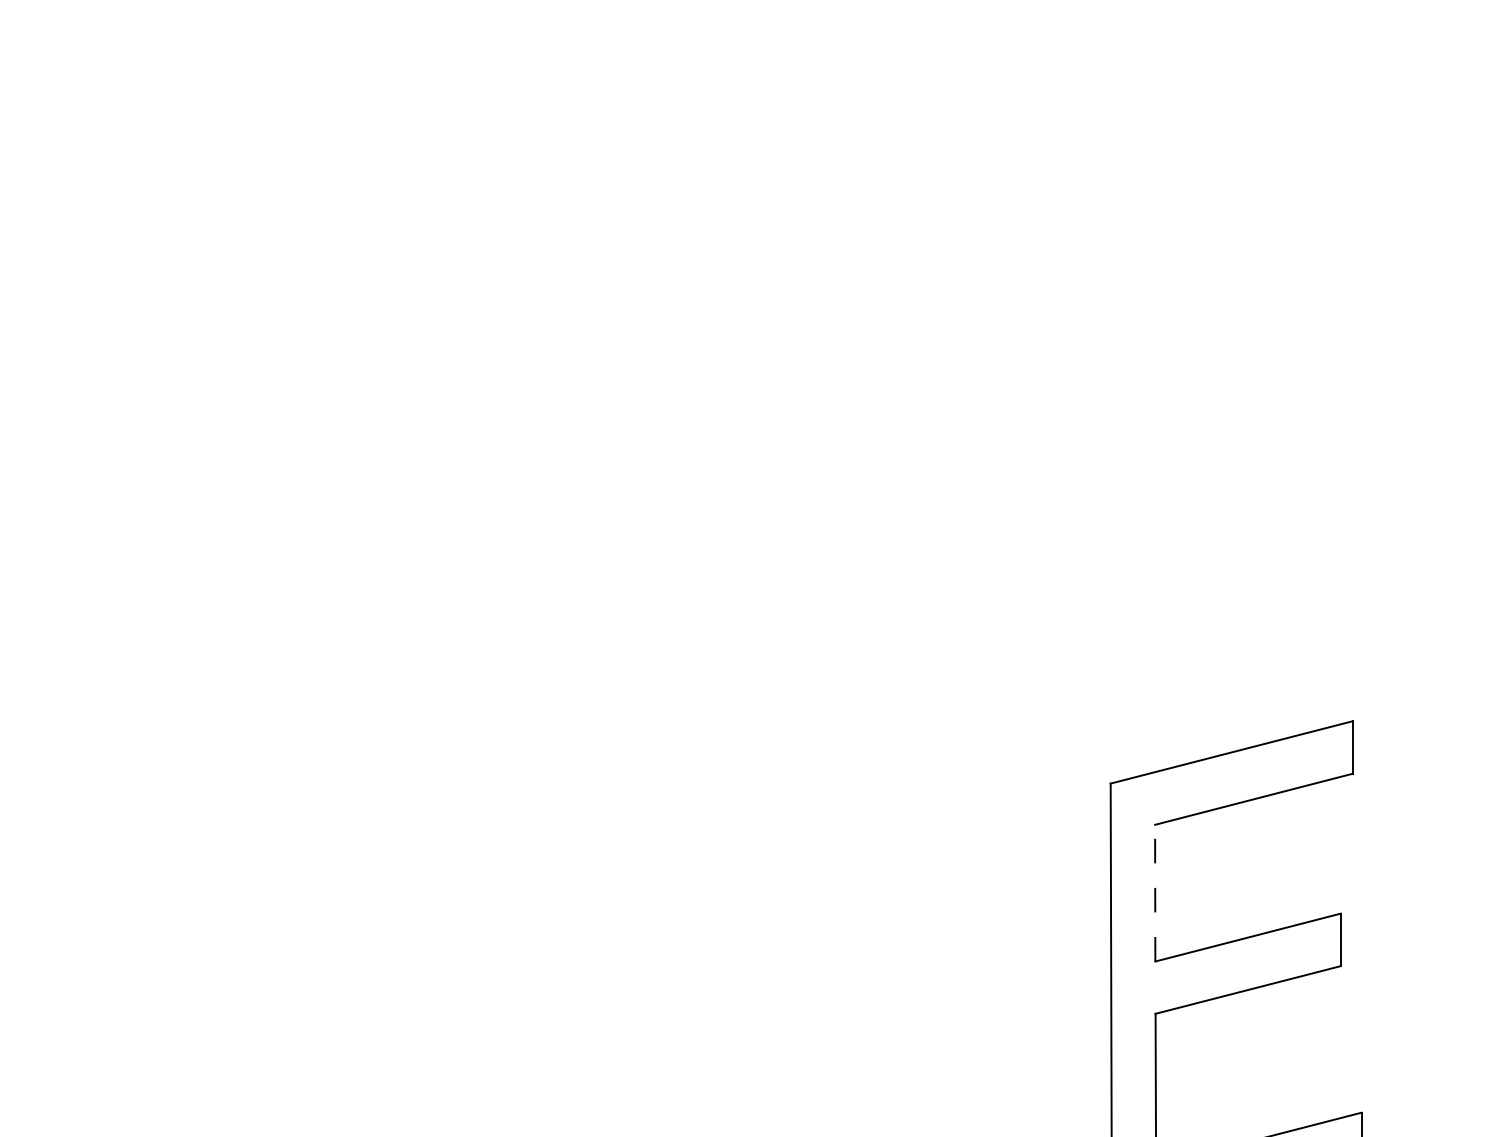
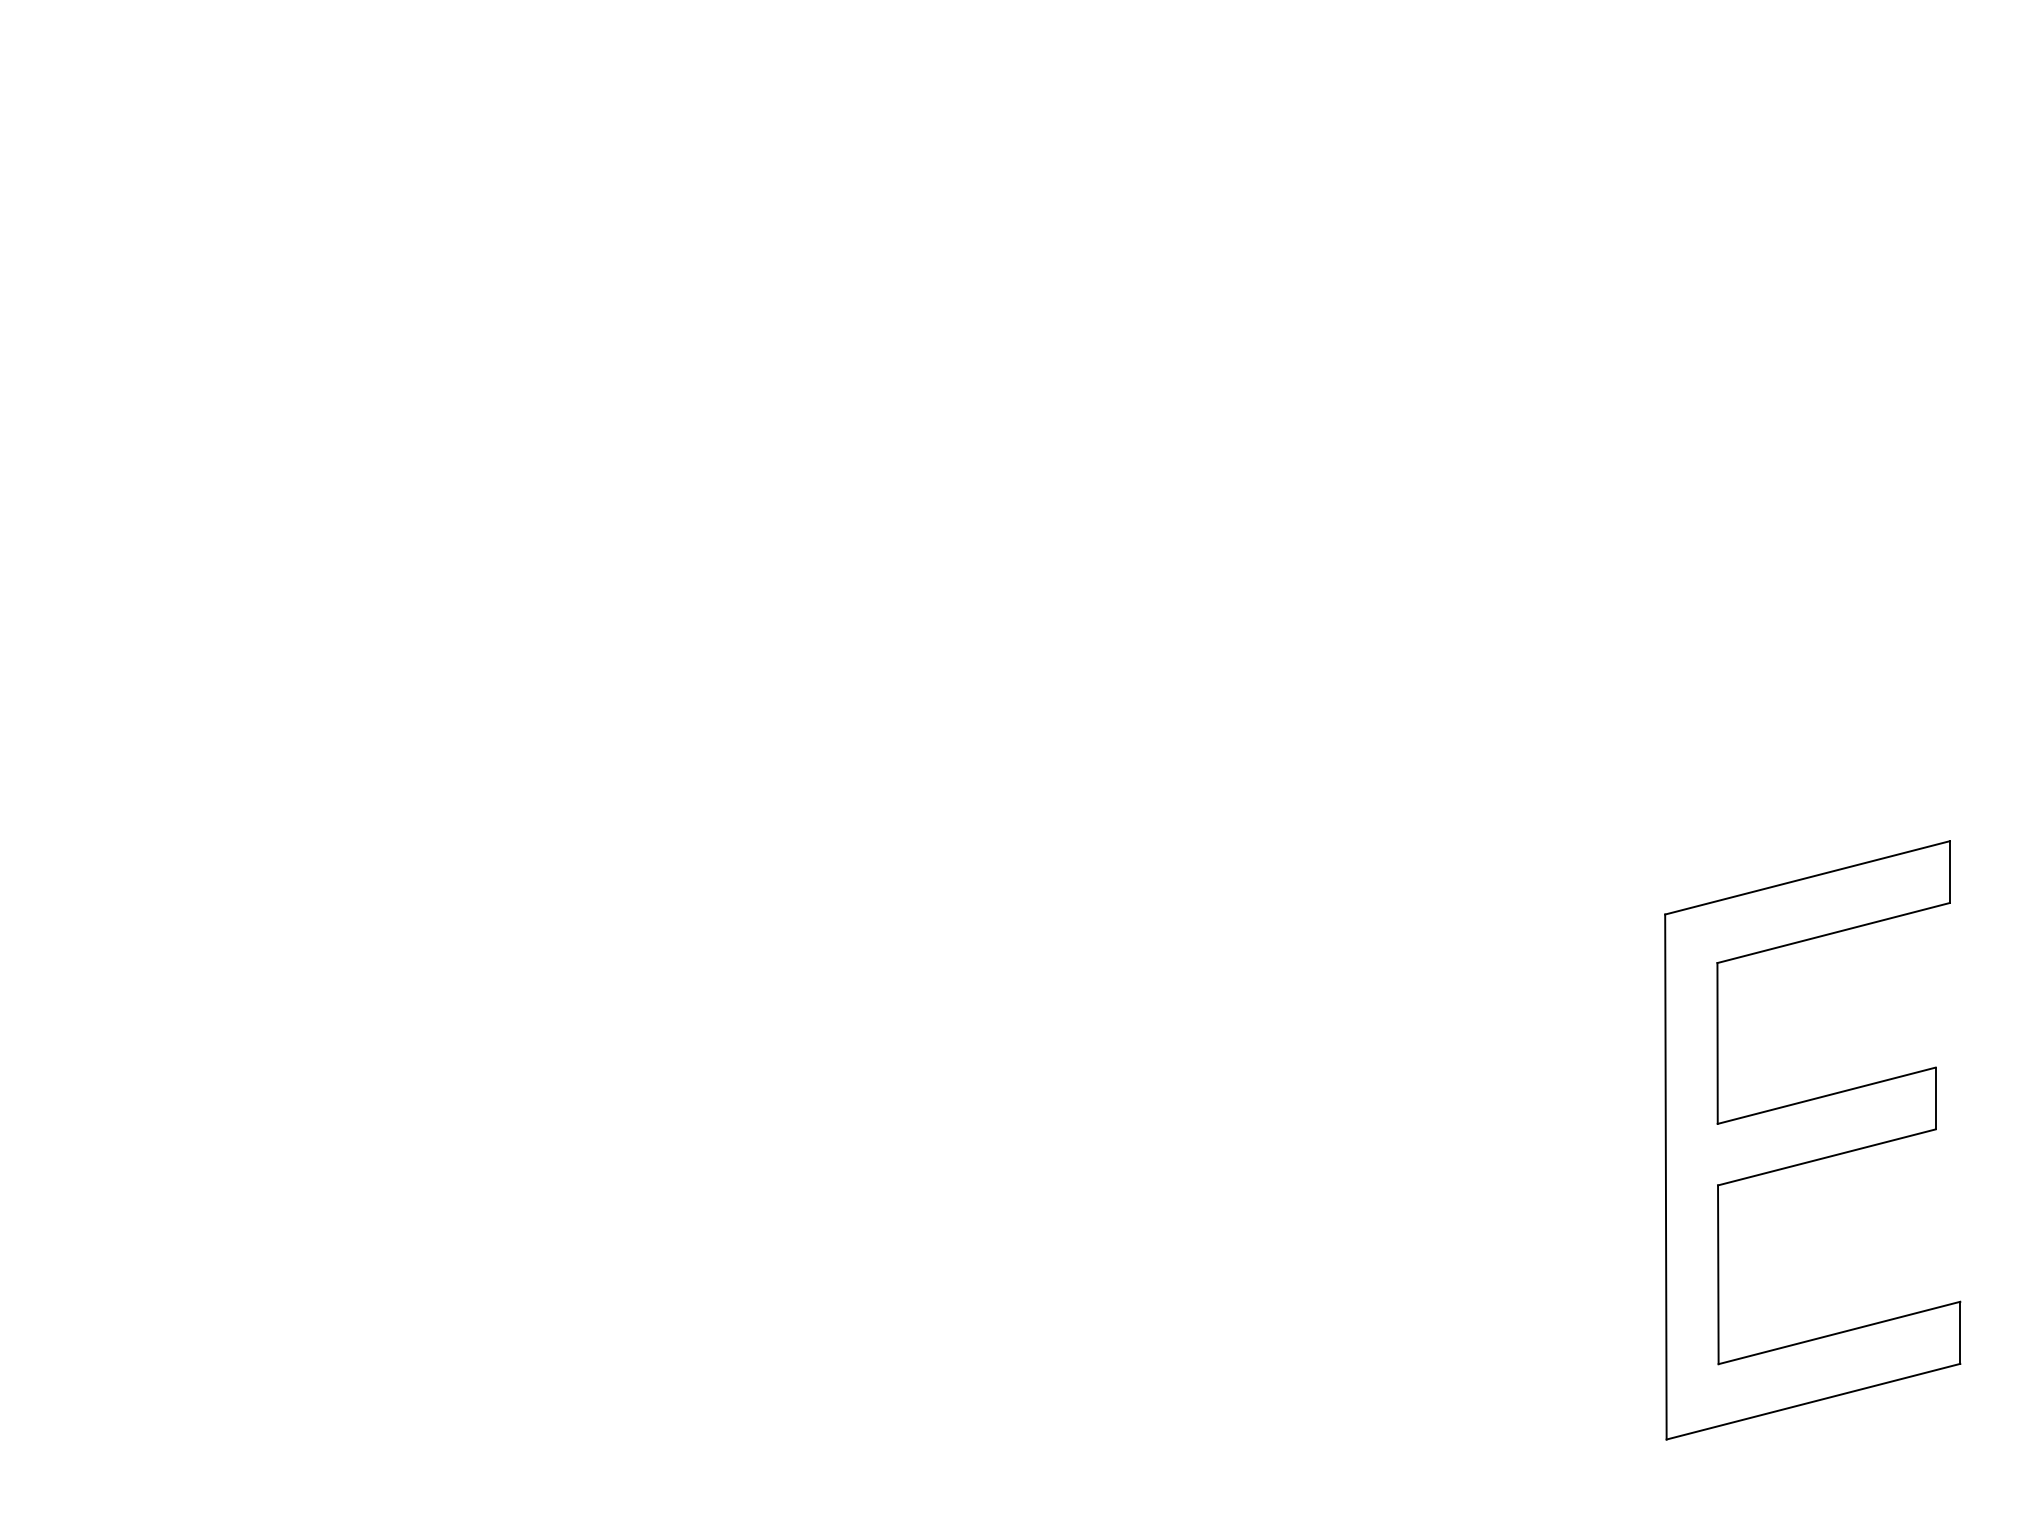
line: (1155, 892) -> (1717, 1042), dashed -> solid

